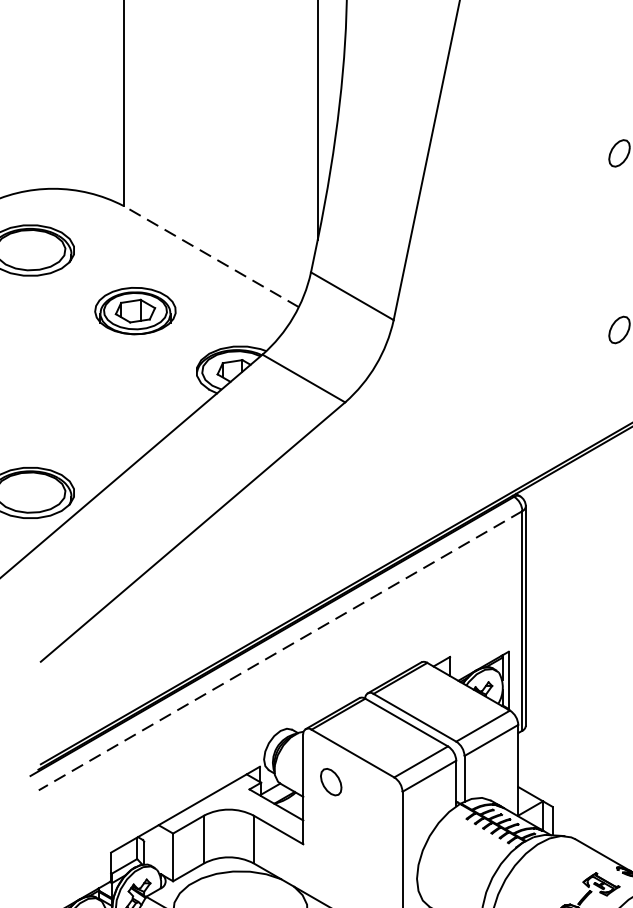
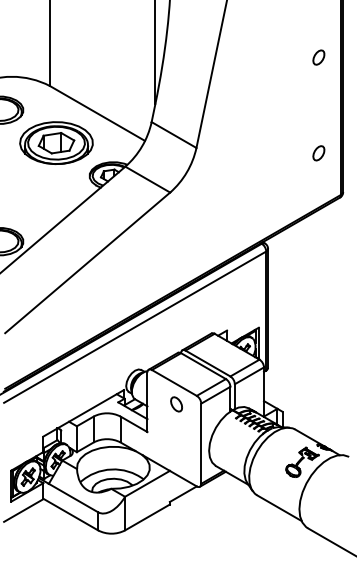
line: (211, 256) -> (97, 113), dashed -> solid
part: (135, 310) -> (56, 142), size x1.67
line: (279, 651) -> (134, 327), dashed -> solid
part: (331, 782) -> (176, 404), moved

